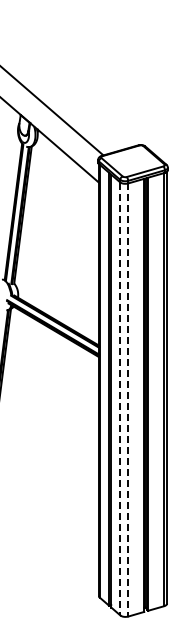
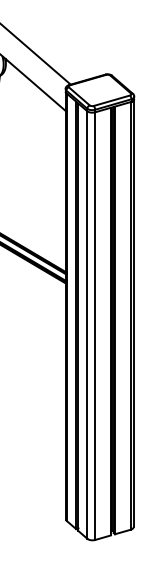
line: (120, 399) -> (87, 325), dashed -> solid
line: (128, 399) -> (95, 325), dashed -> solid

